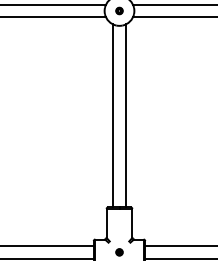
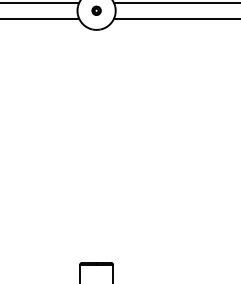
line: (113, 115) -> (88, 144), removed
line: (125, 115) -> (104, 144), removed

